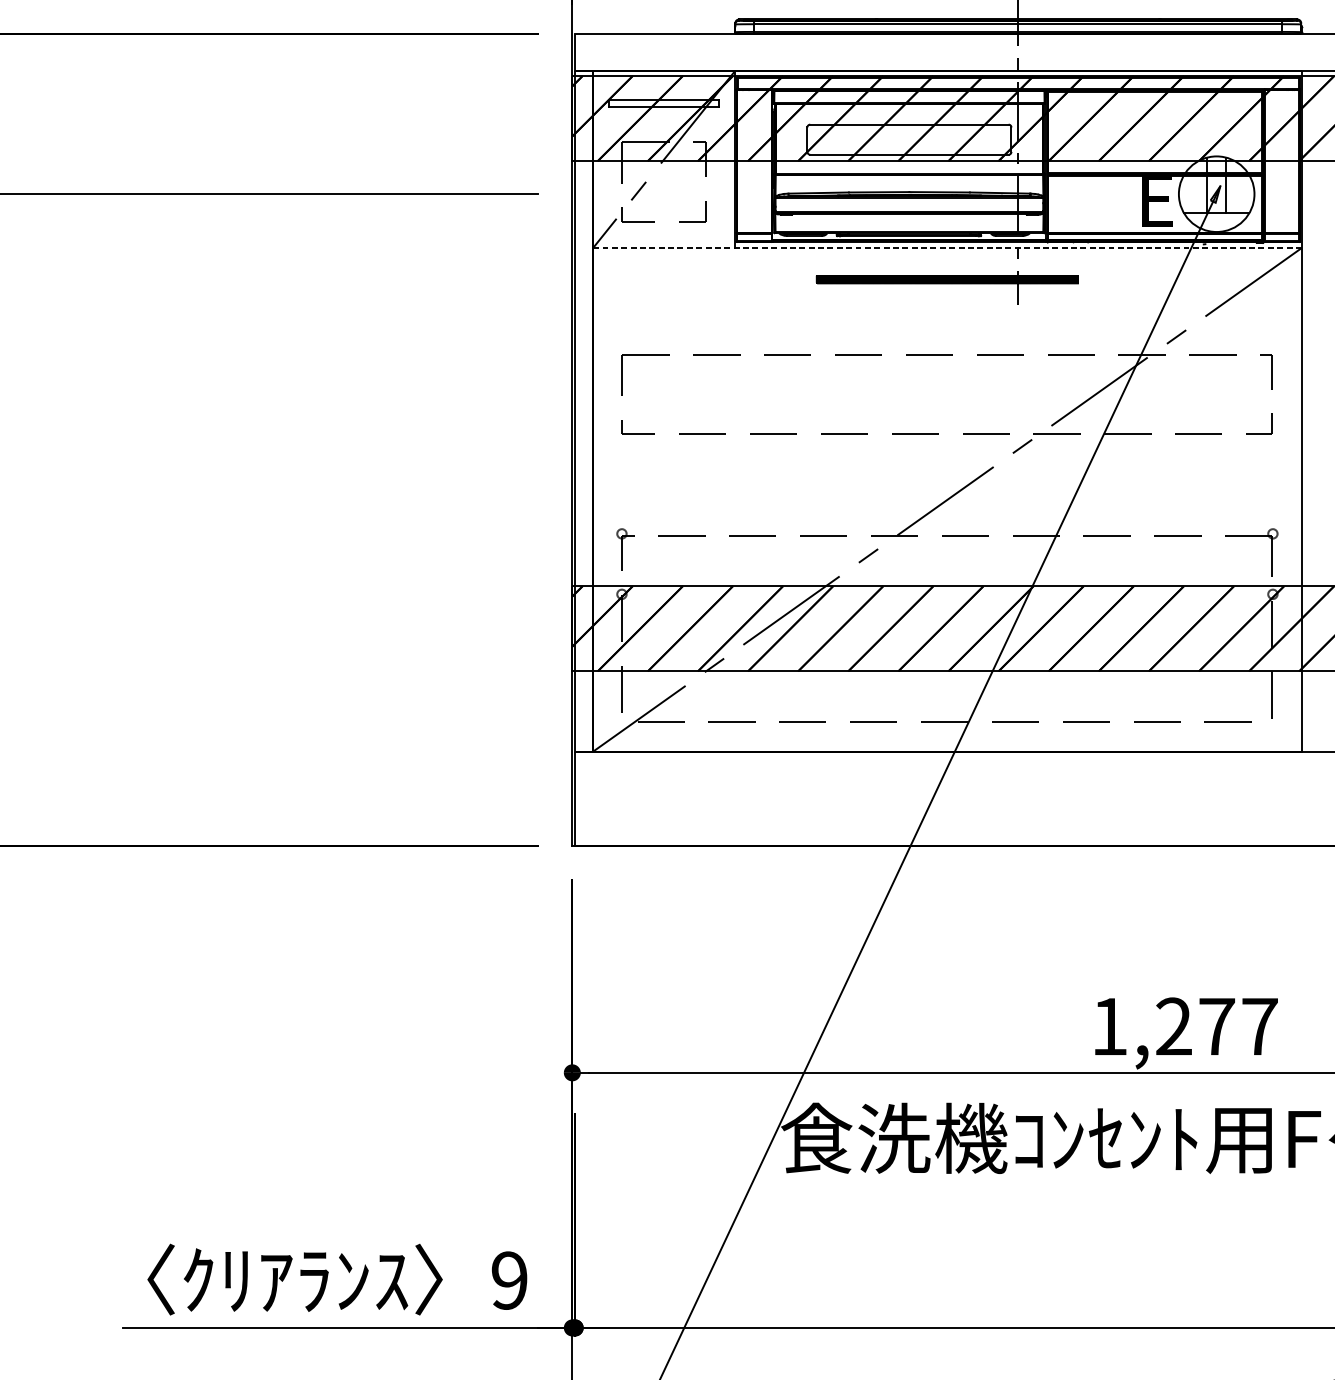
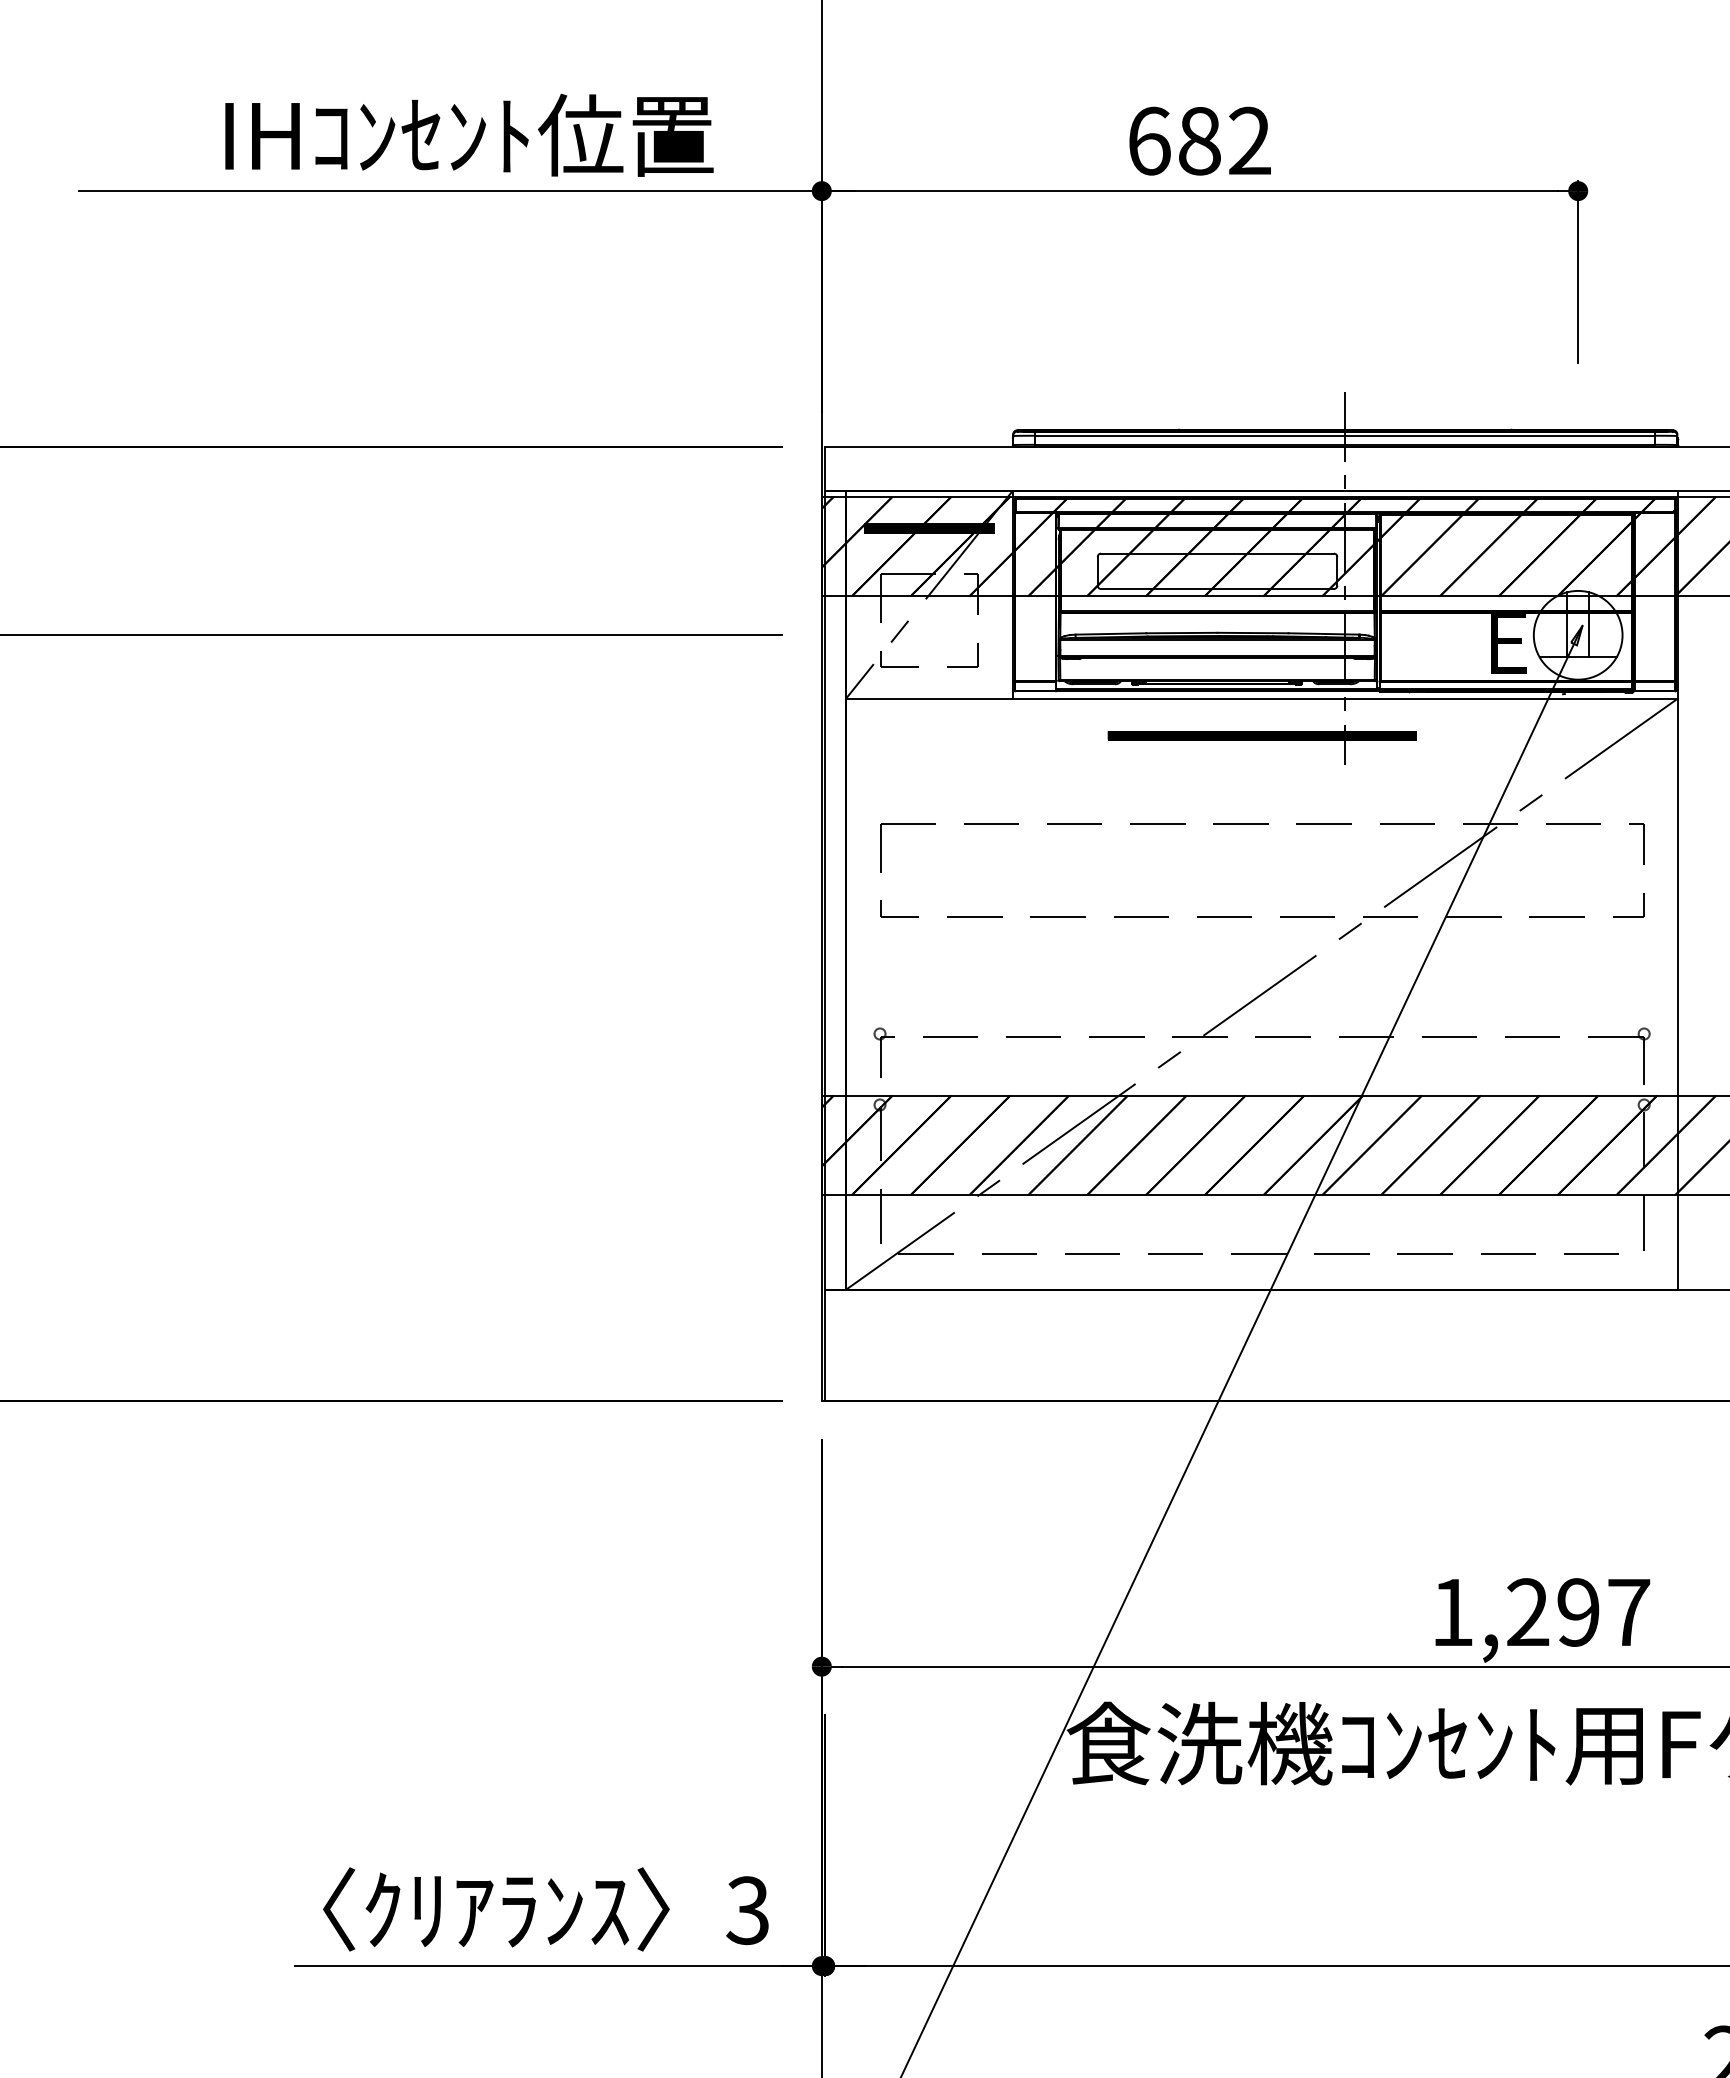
hatch: (664, 103) -> (929, 528), added
line: (947, 248) -> (1262, 698), dashed -> solid
text: (1216, 1026) -> (1578, 1612), 1,277 -> 1,297
text: (509, 1280) -> (747, 1910), 9 -> 3

